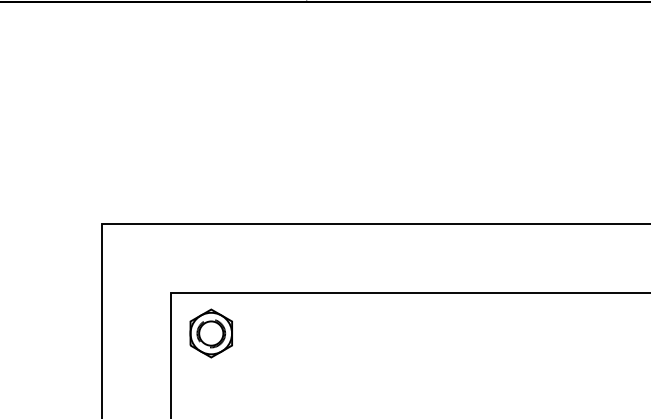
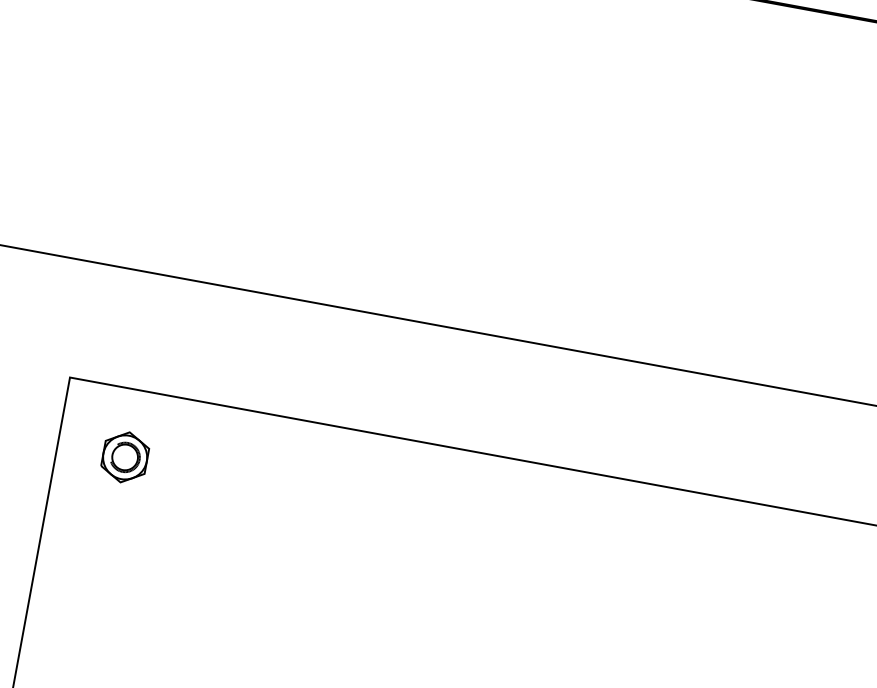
part: (211, 333) -> (125, 457), size x0.62

